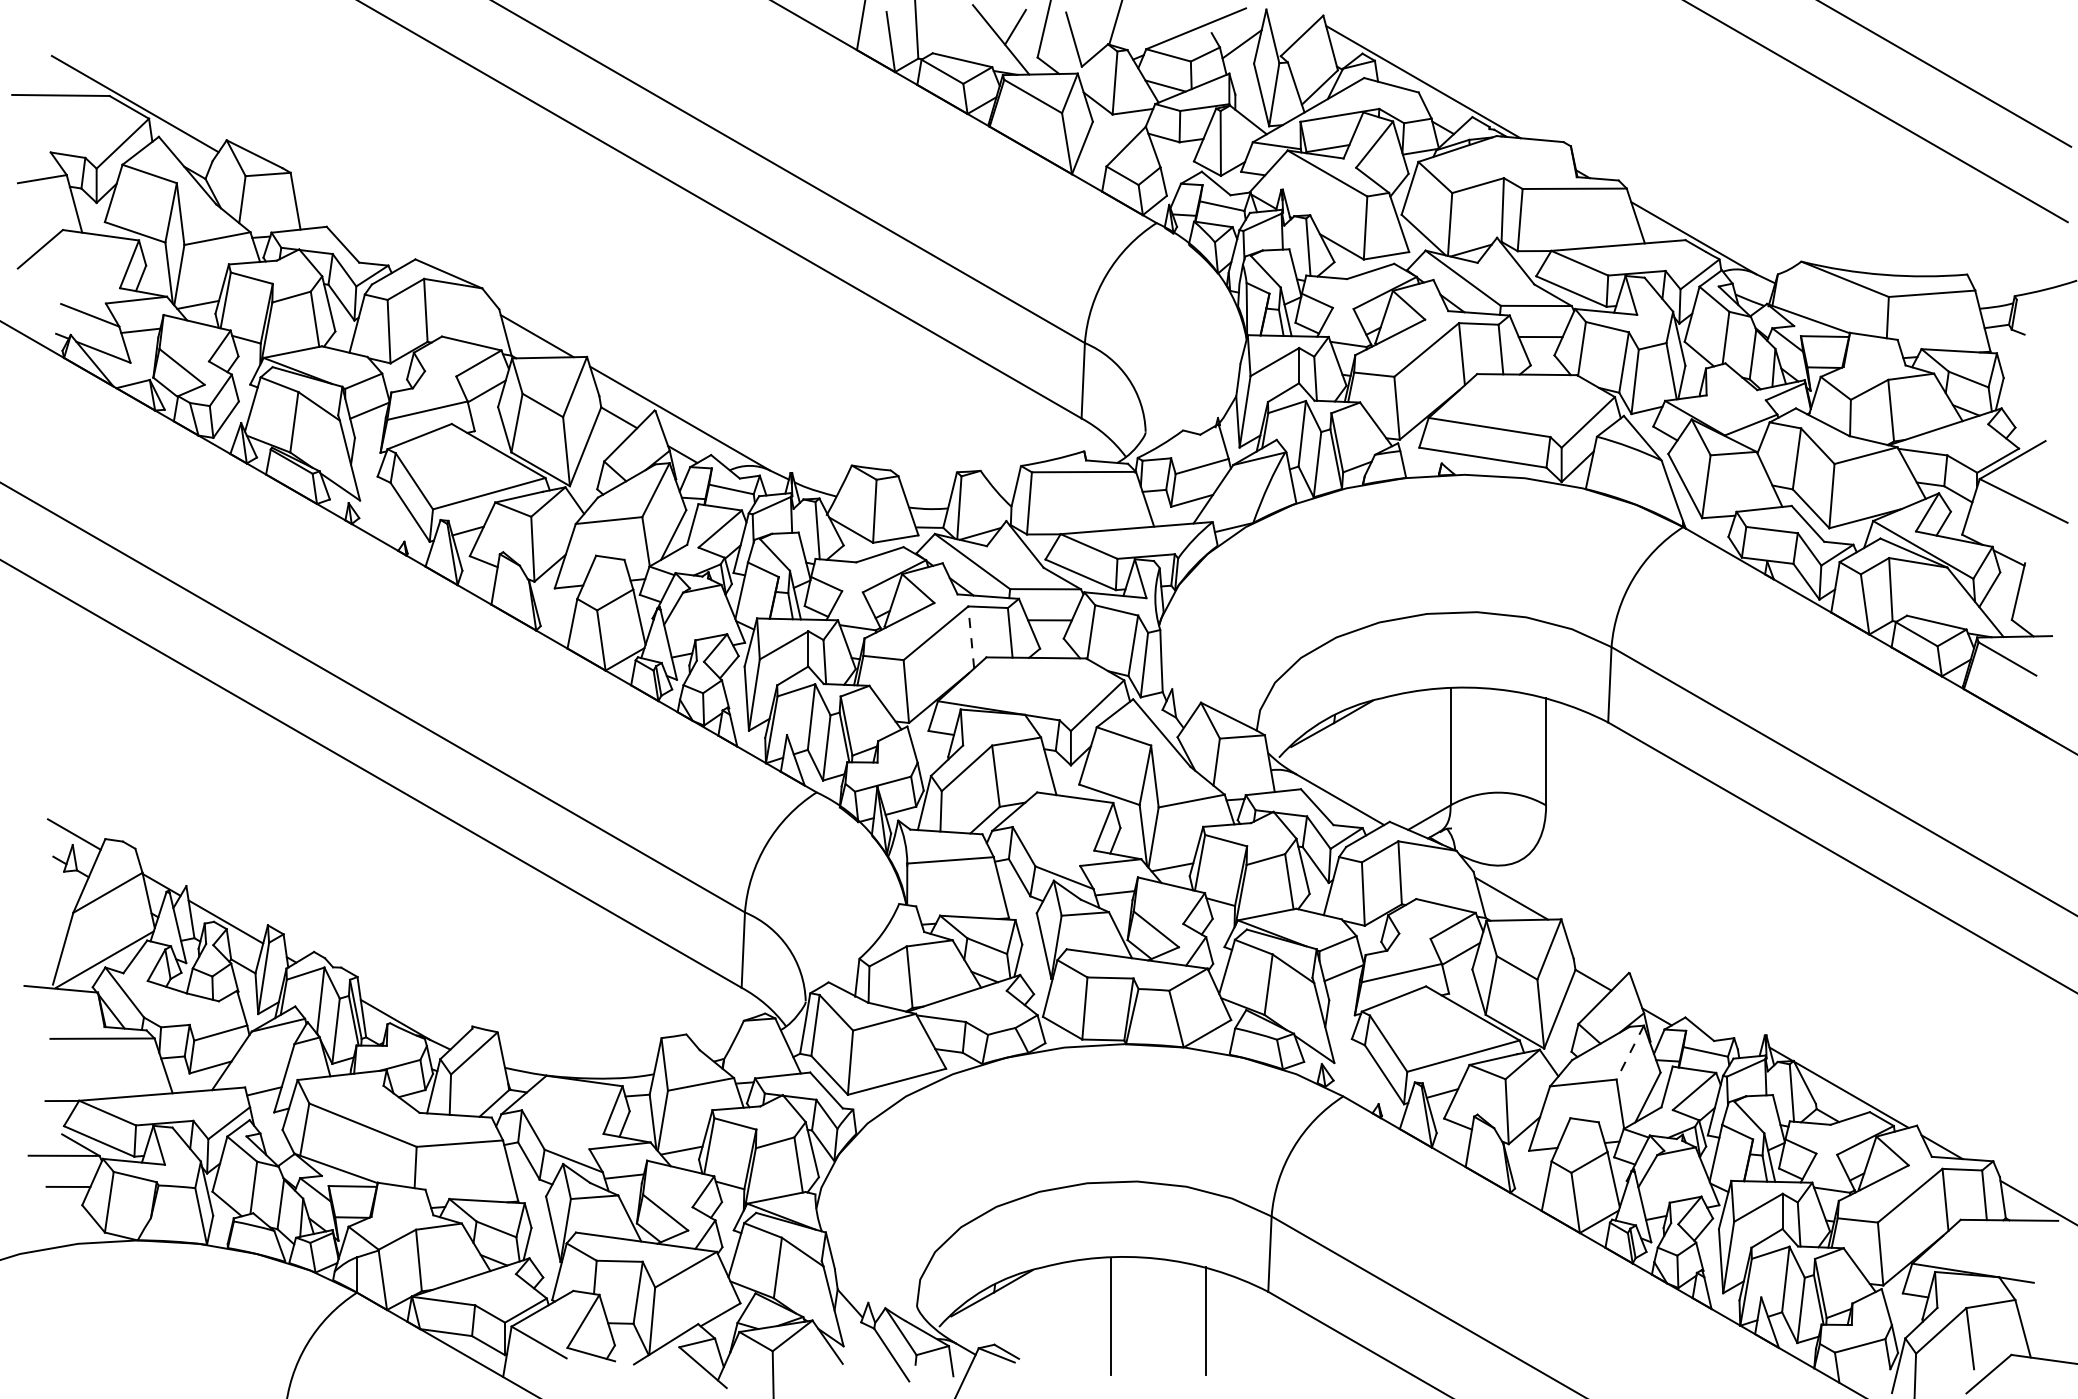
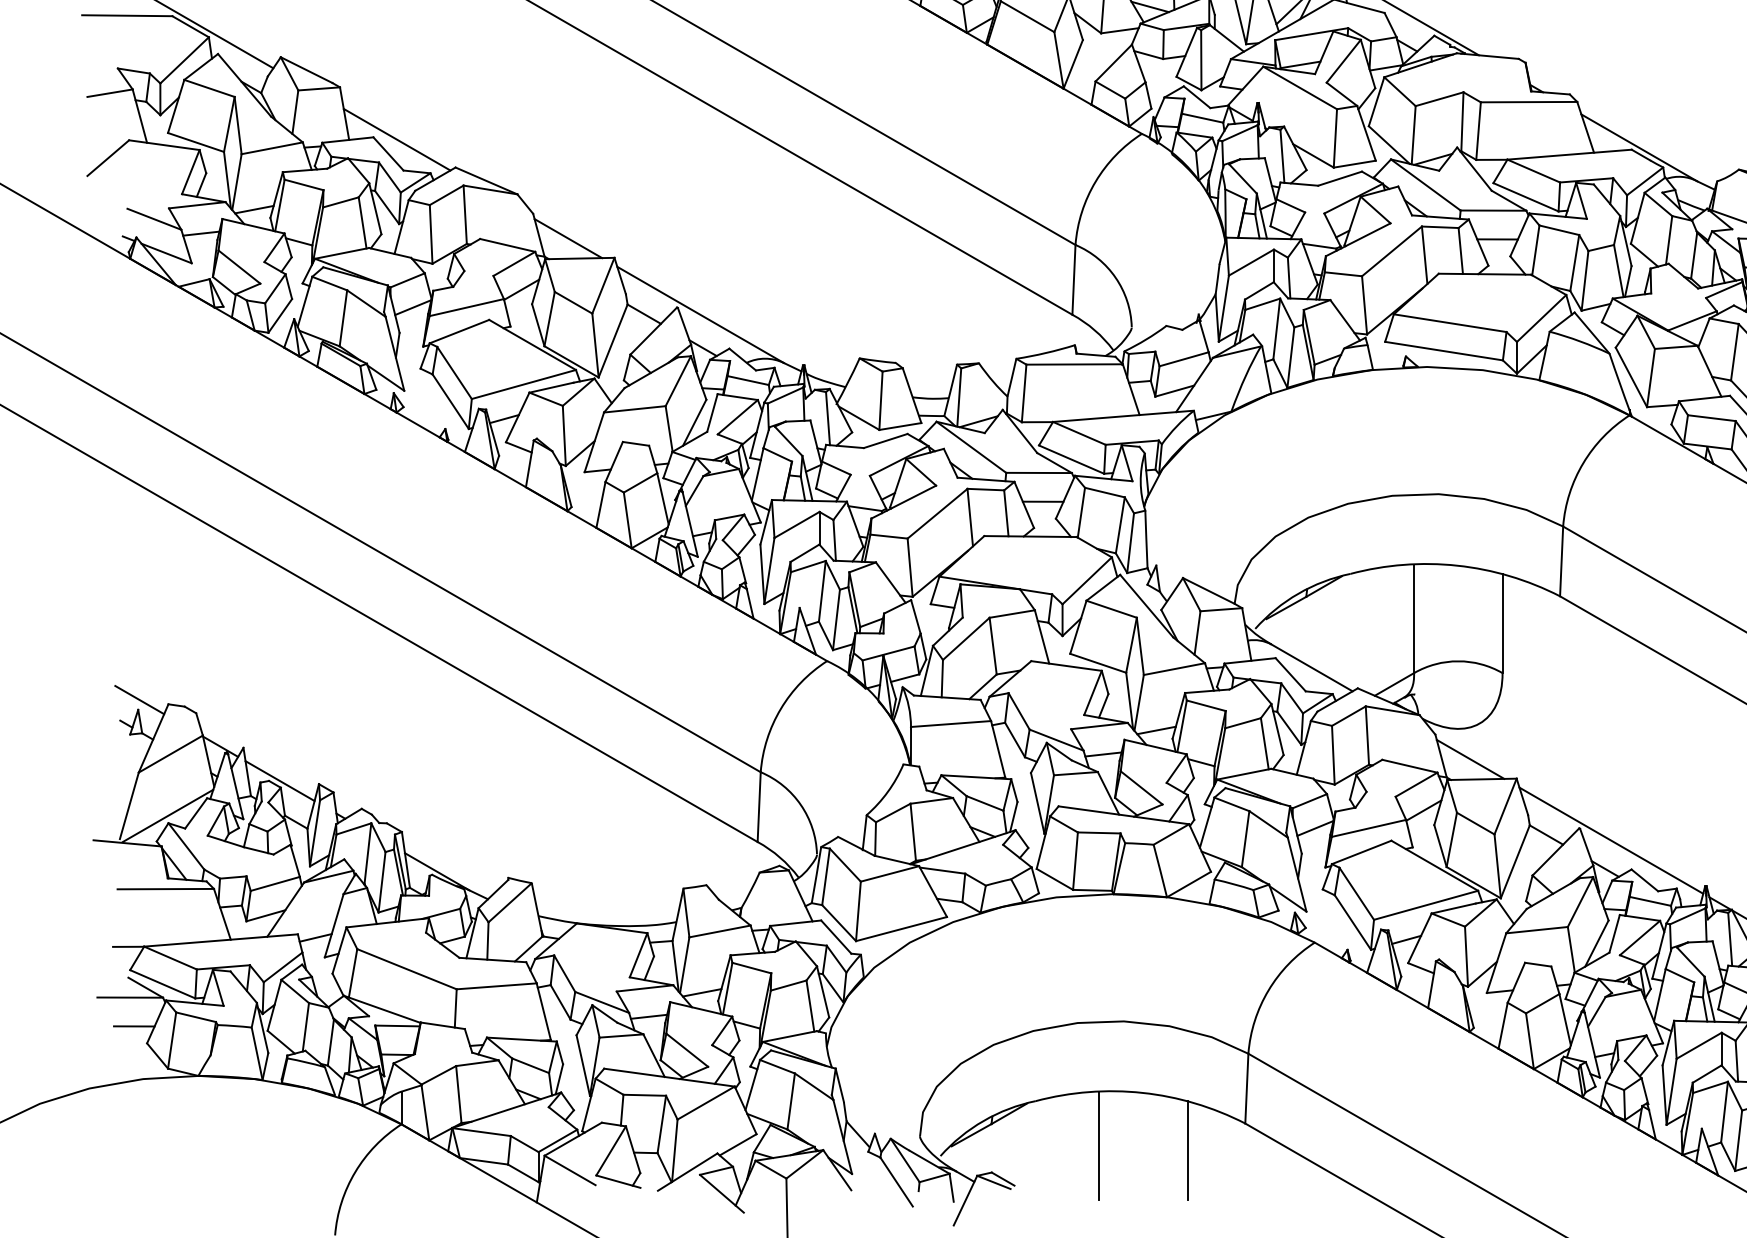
line: (351, 229) -> (396, 139), added
line: (971, 636) -> (970, 516), dashed -> solid
line: (1663, 986) -> (1611, 840), added
line: (1630, 1053) -> (1580, 902), dashed -> solid

